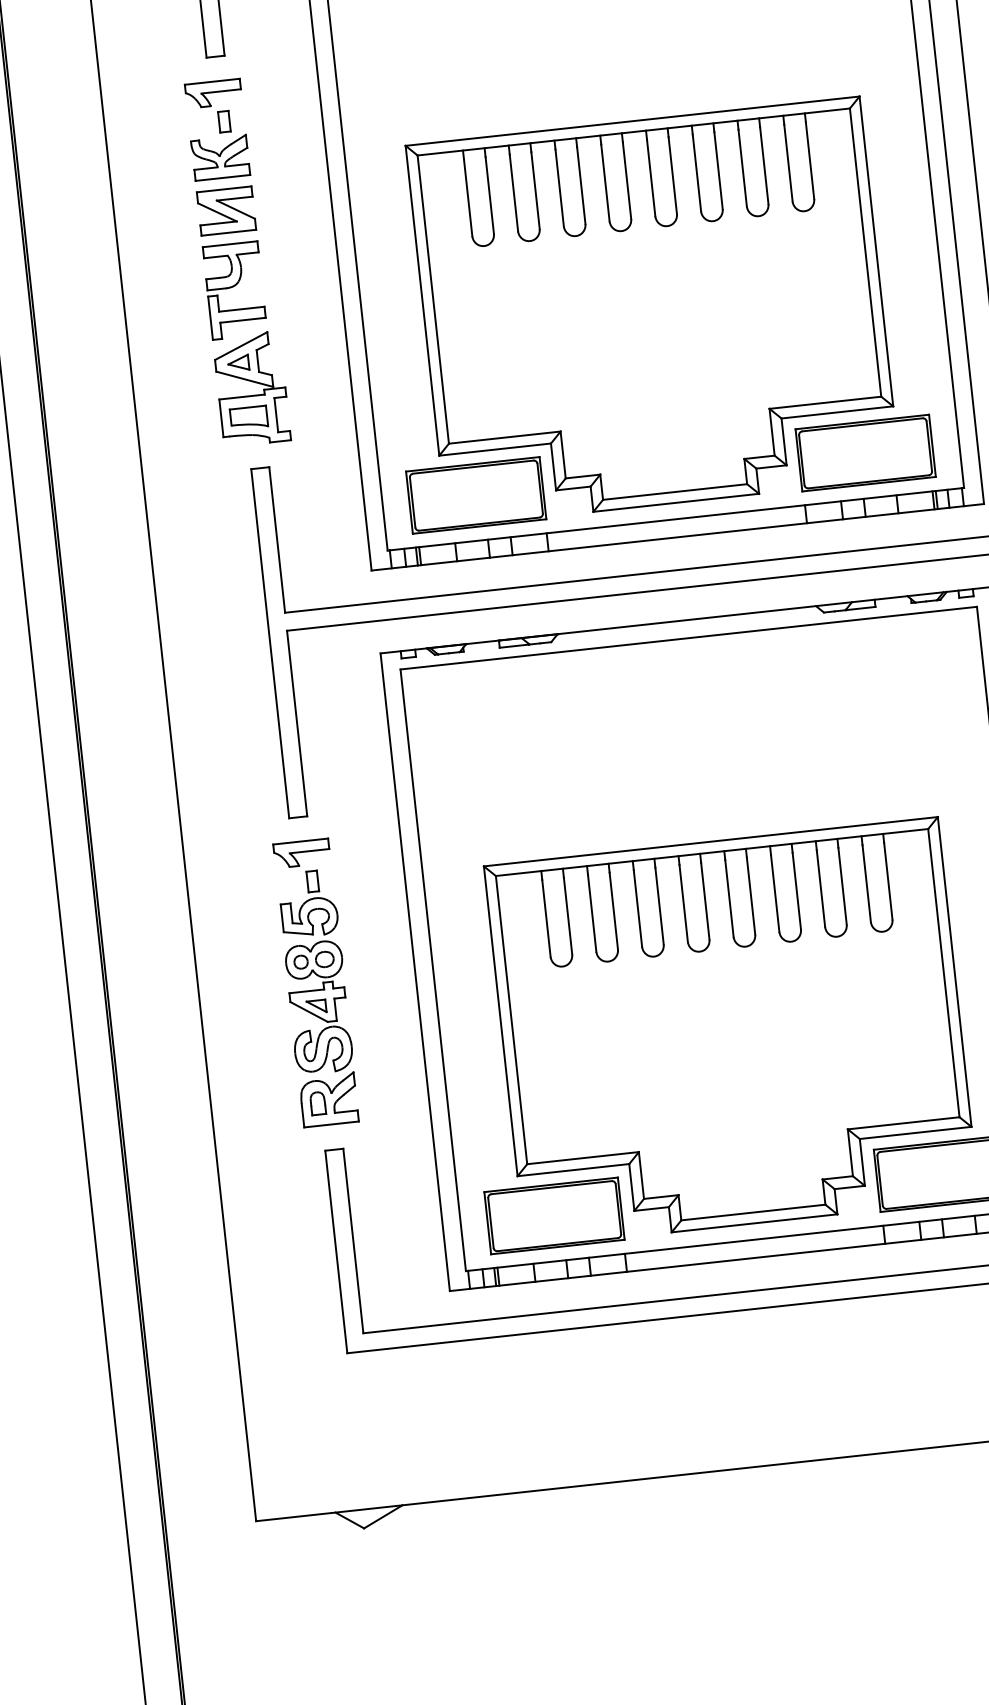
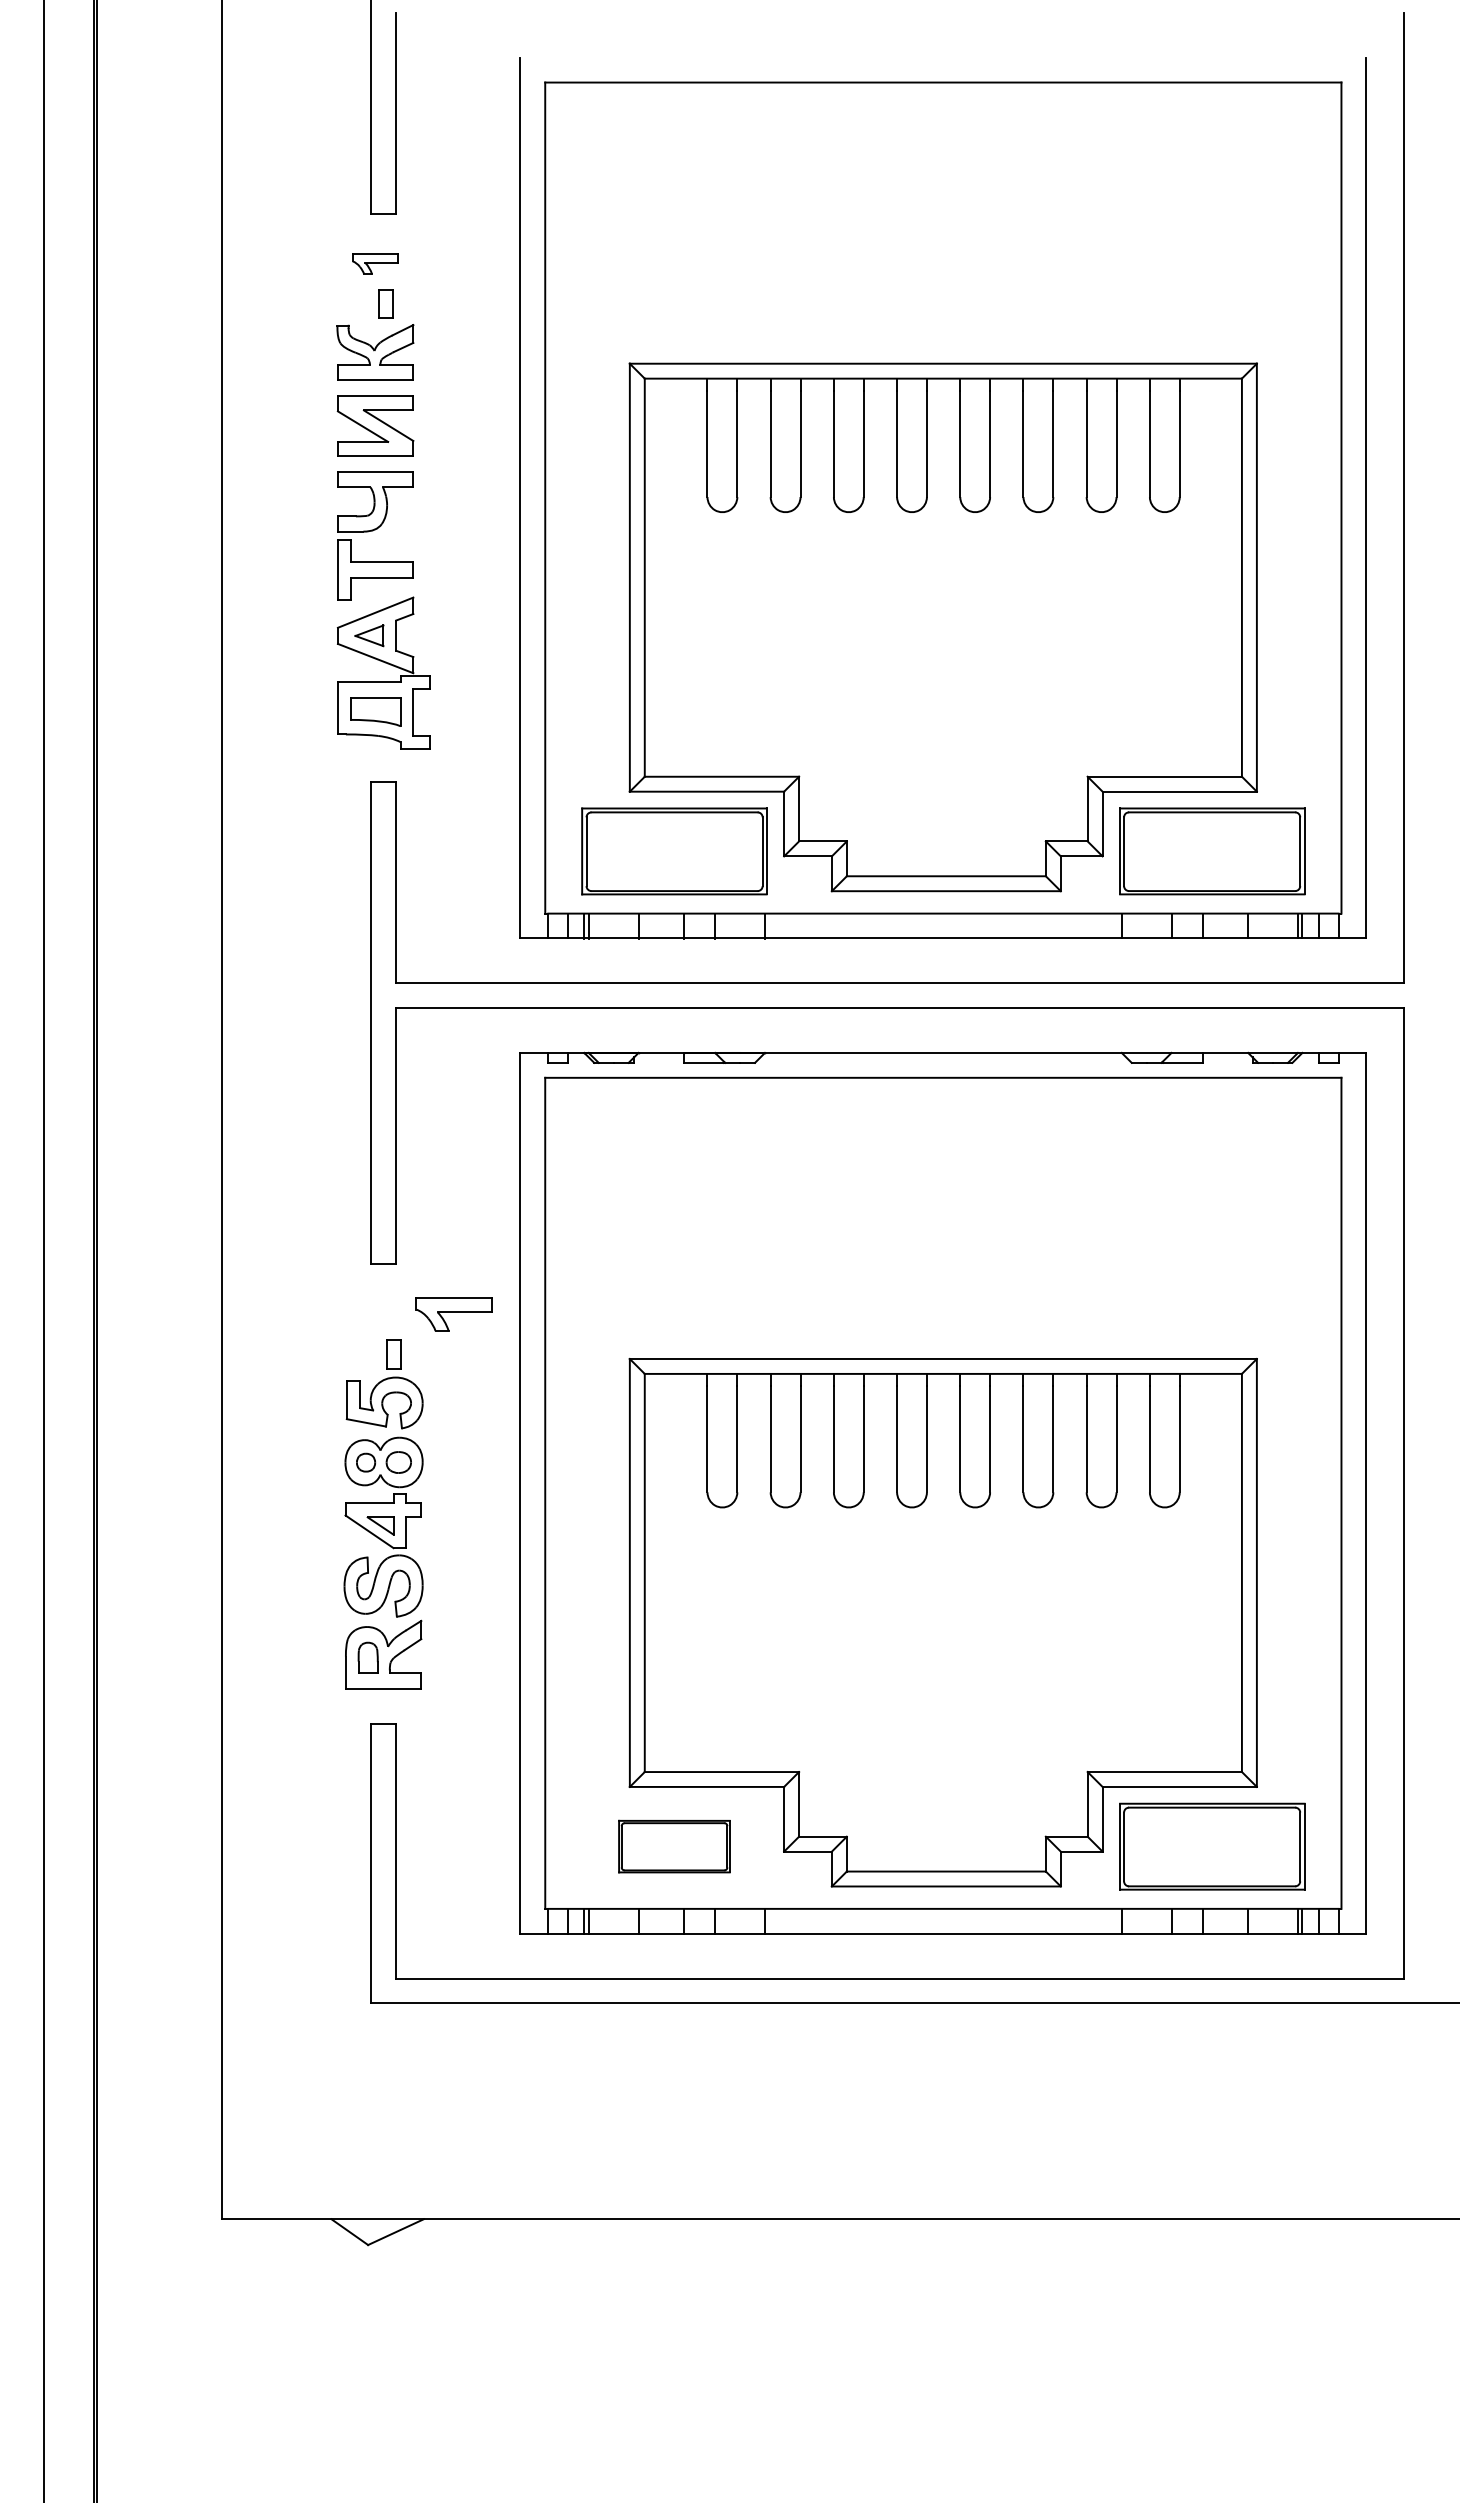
part: (213, 94) -> (375, 264), size x0.6
part: (301, 853) -> (453, 1314), moved
part: (554, 1215) -> (674, 1846), size x0.6

